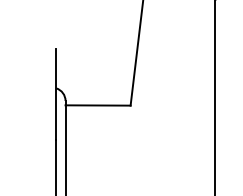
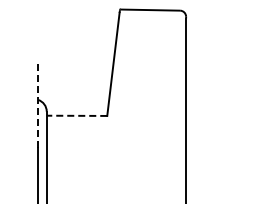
line: (56, 94) -> (38, 105), solid -> dashed
line: (97, 105) -> (76, 115), solid -> dashed

